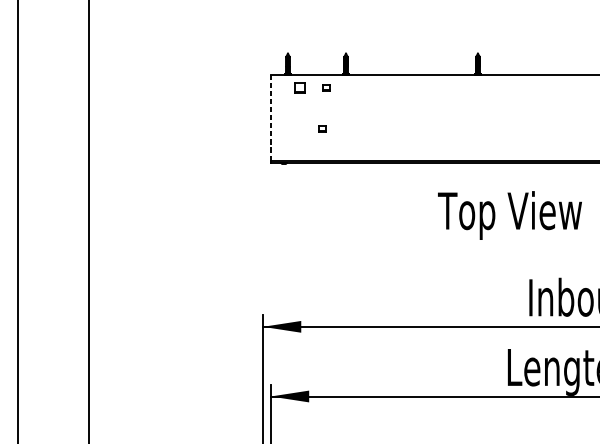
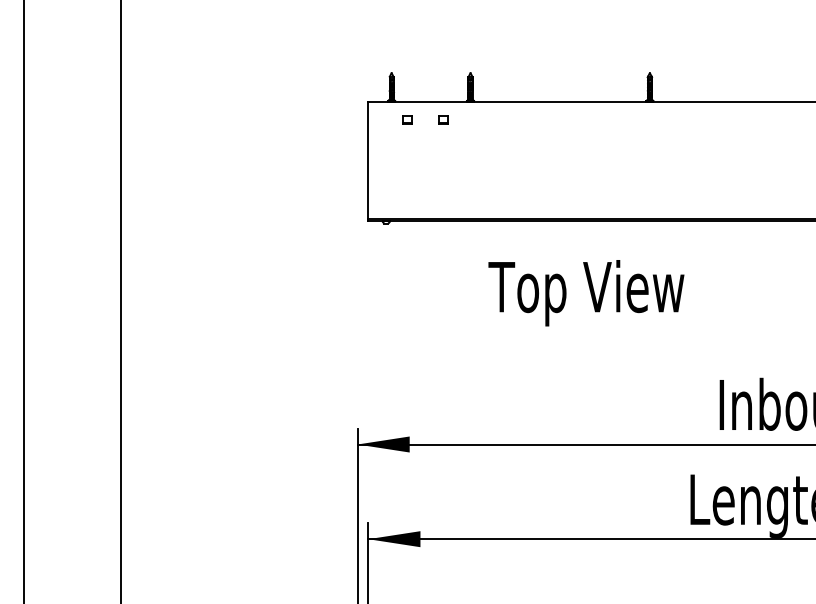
part: (299, 87) -> (407, 119), size x0.62
line: (270, 117) -> (368, 160), dashed -> solid
part: (322, 128) -> (438, 174), removed
text: (510, 215) -> (586, 293), moved

